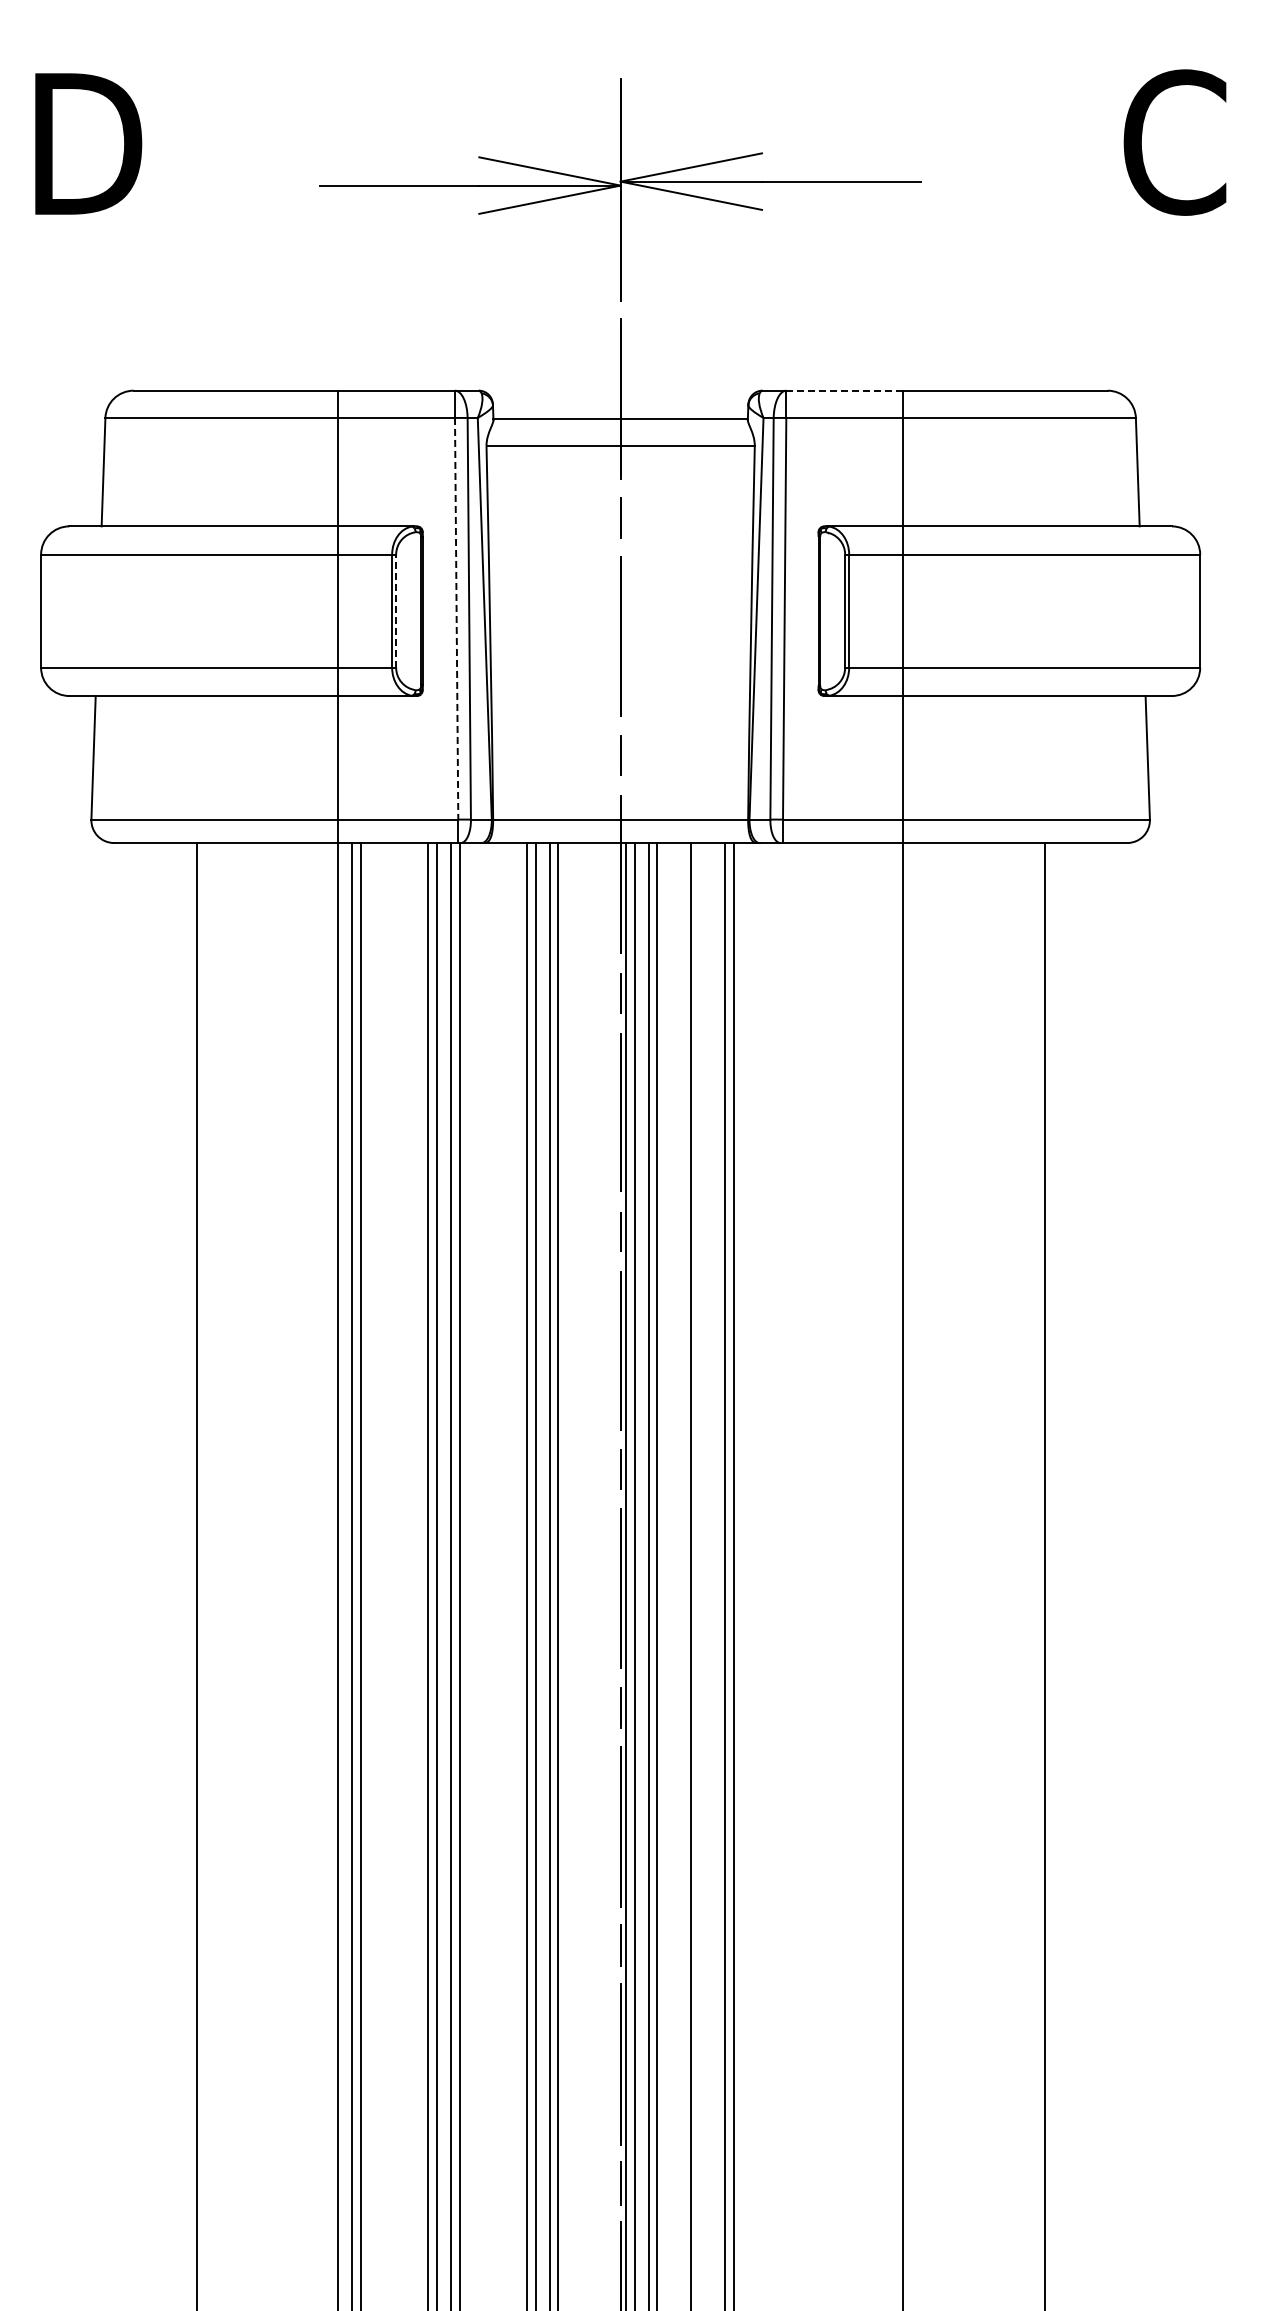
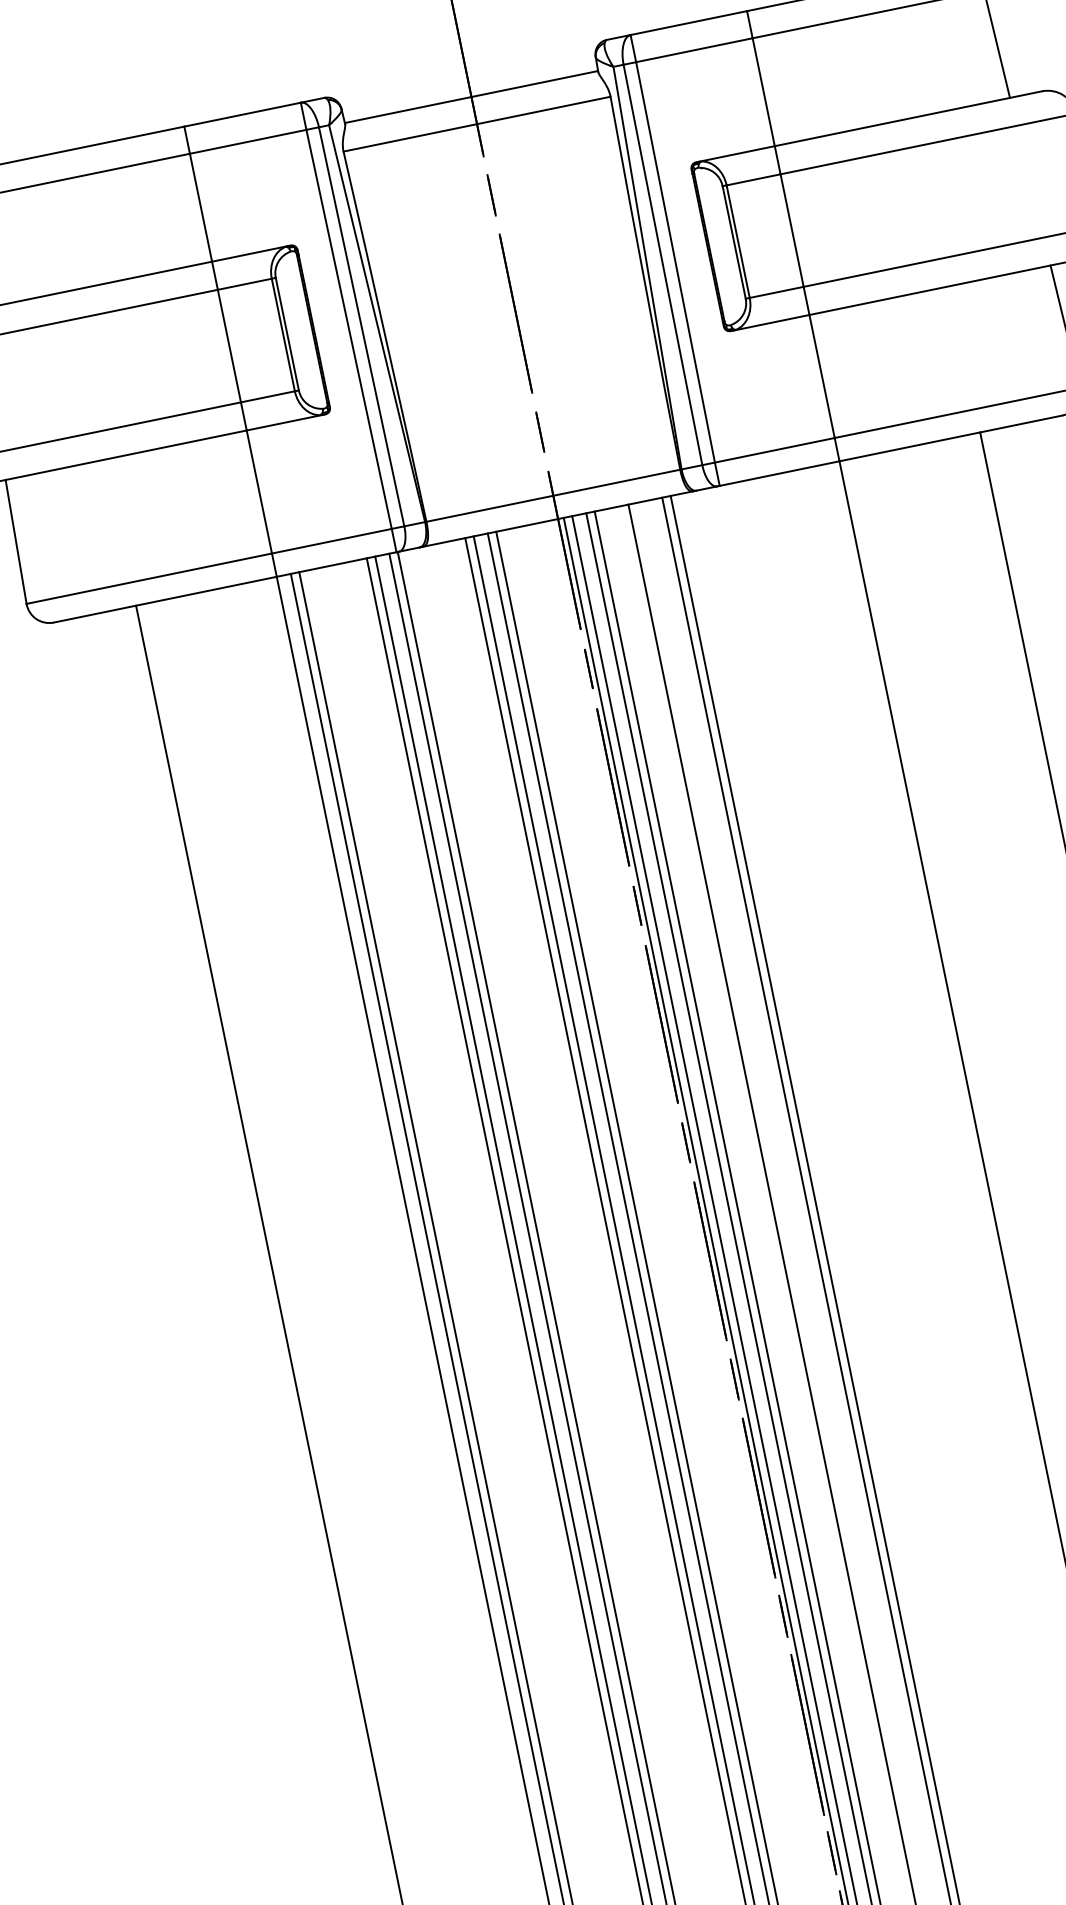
line: (844, 390) -> (688, 22), dashed -> solid
line: (396, 611) -> (287, 334), dashed -> solid
line: (456, 618) -> (348, 329), dashed -> solid

